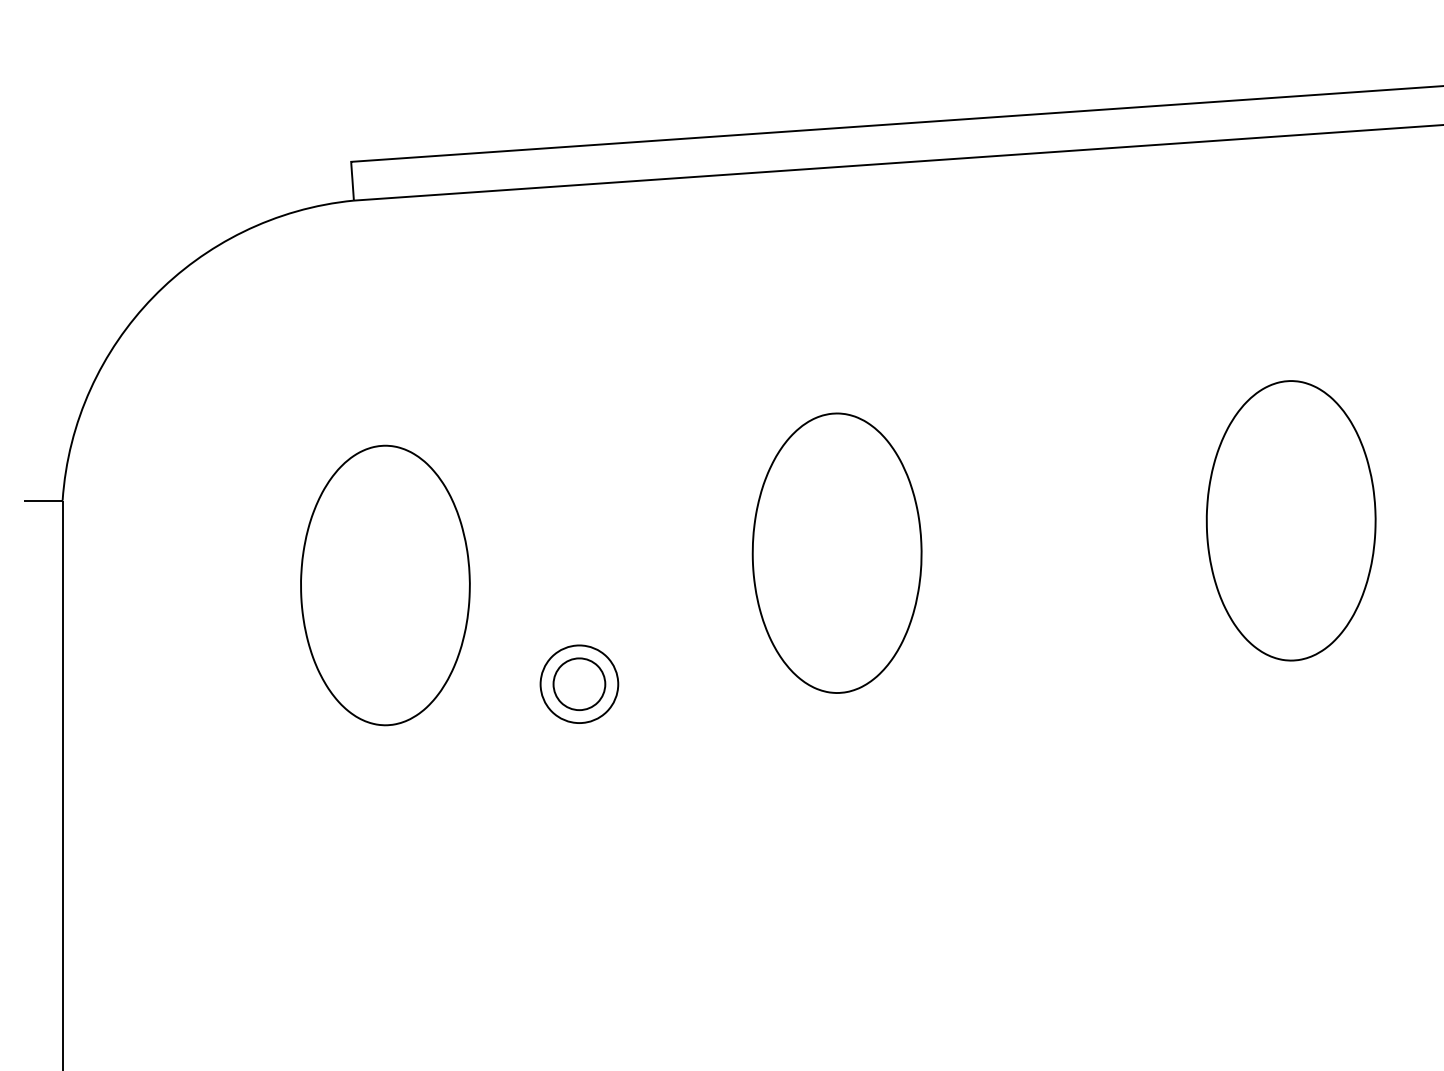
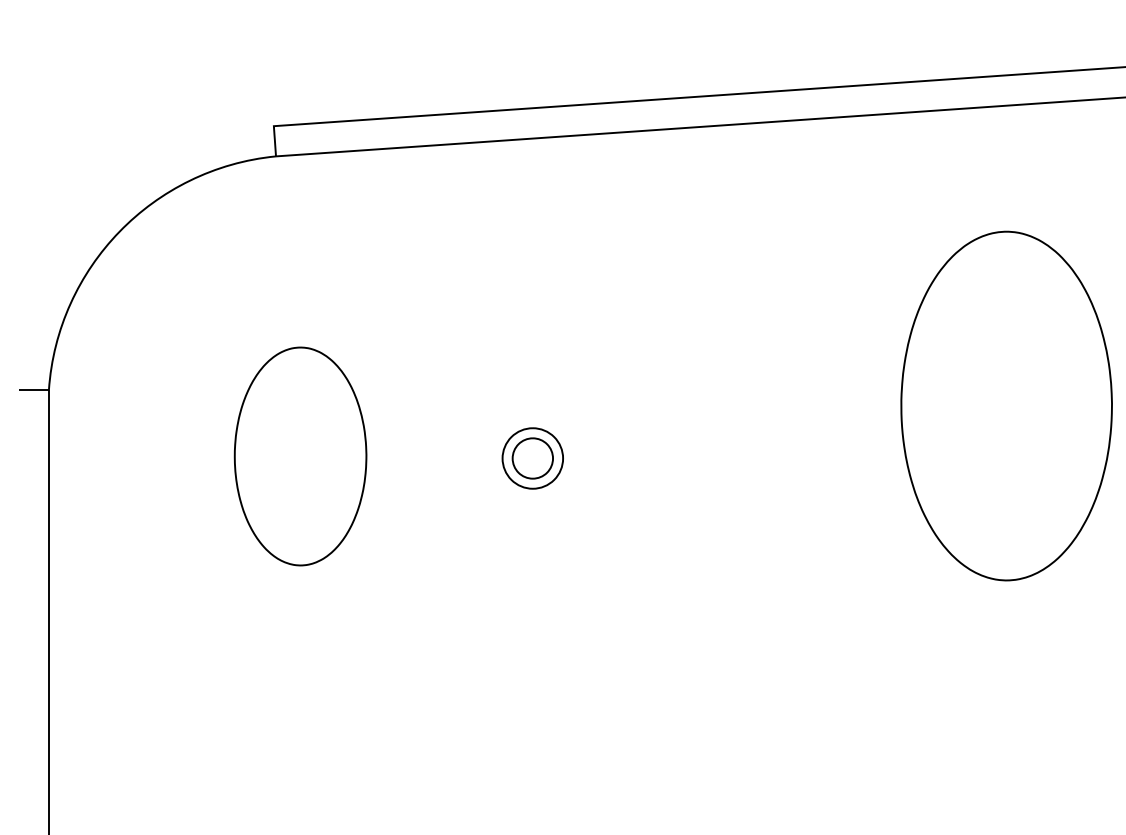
part: (1290, 520) -> (1006, 405), size x1.6
part: (836, 553) -> (652, 431), removed
part: (578, 684) -> (532, 458), moved

